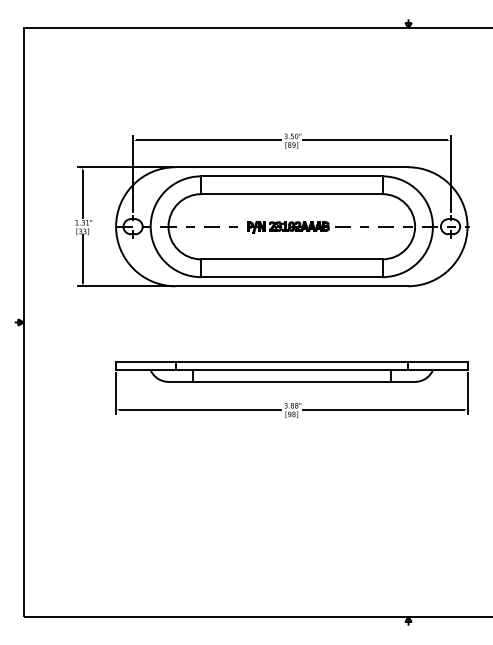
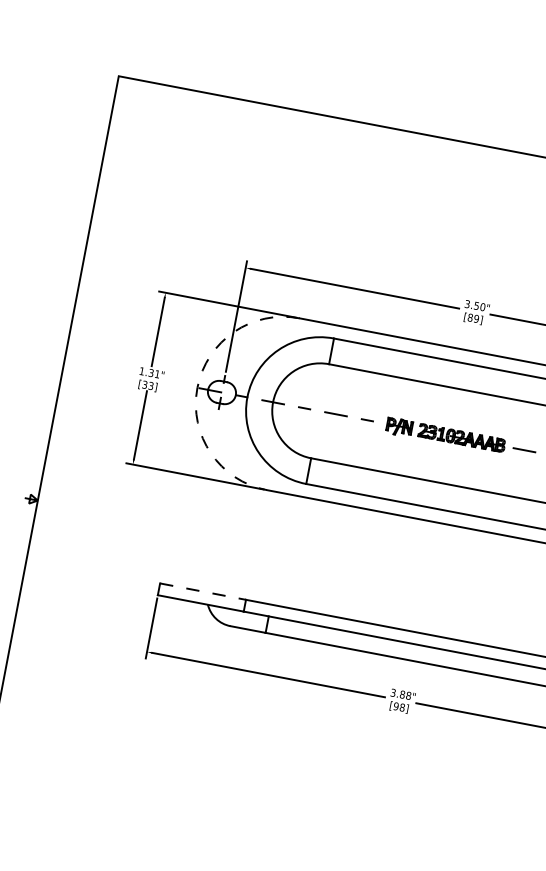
arc: (116, 226) -> (198, 387), solid -> dashed
line: (145, 362) -> (202, 591), solid -> dashed

